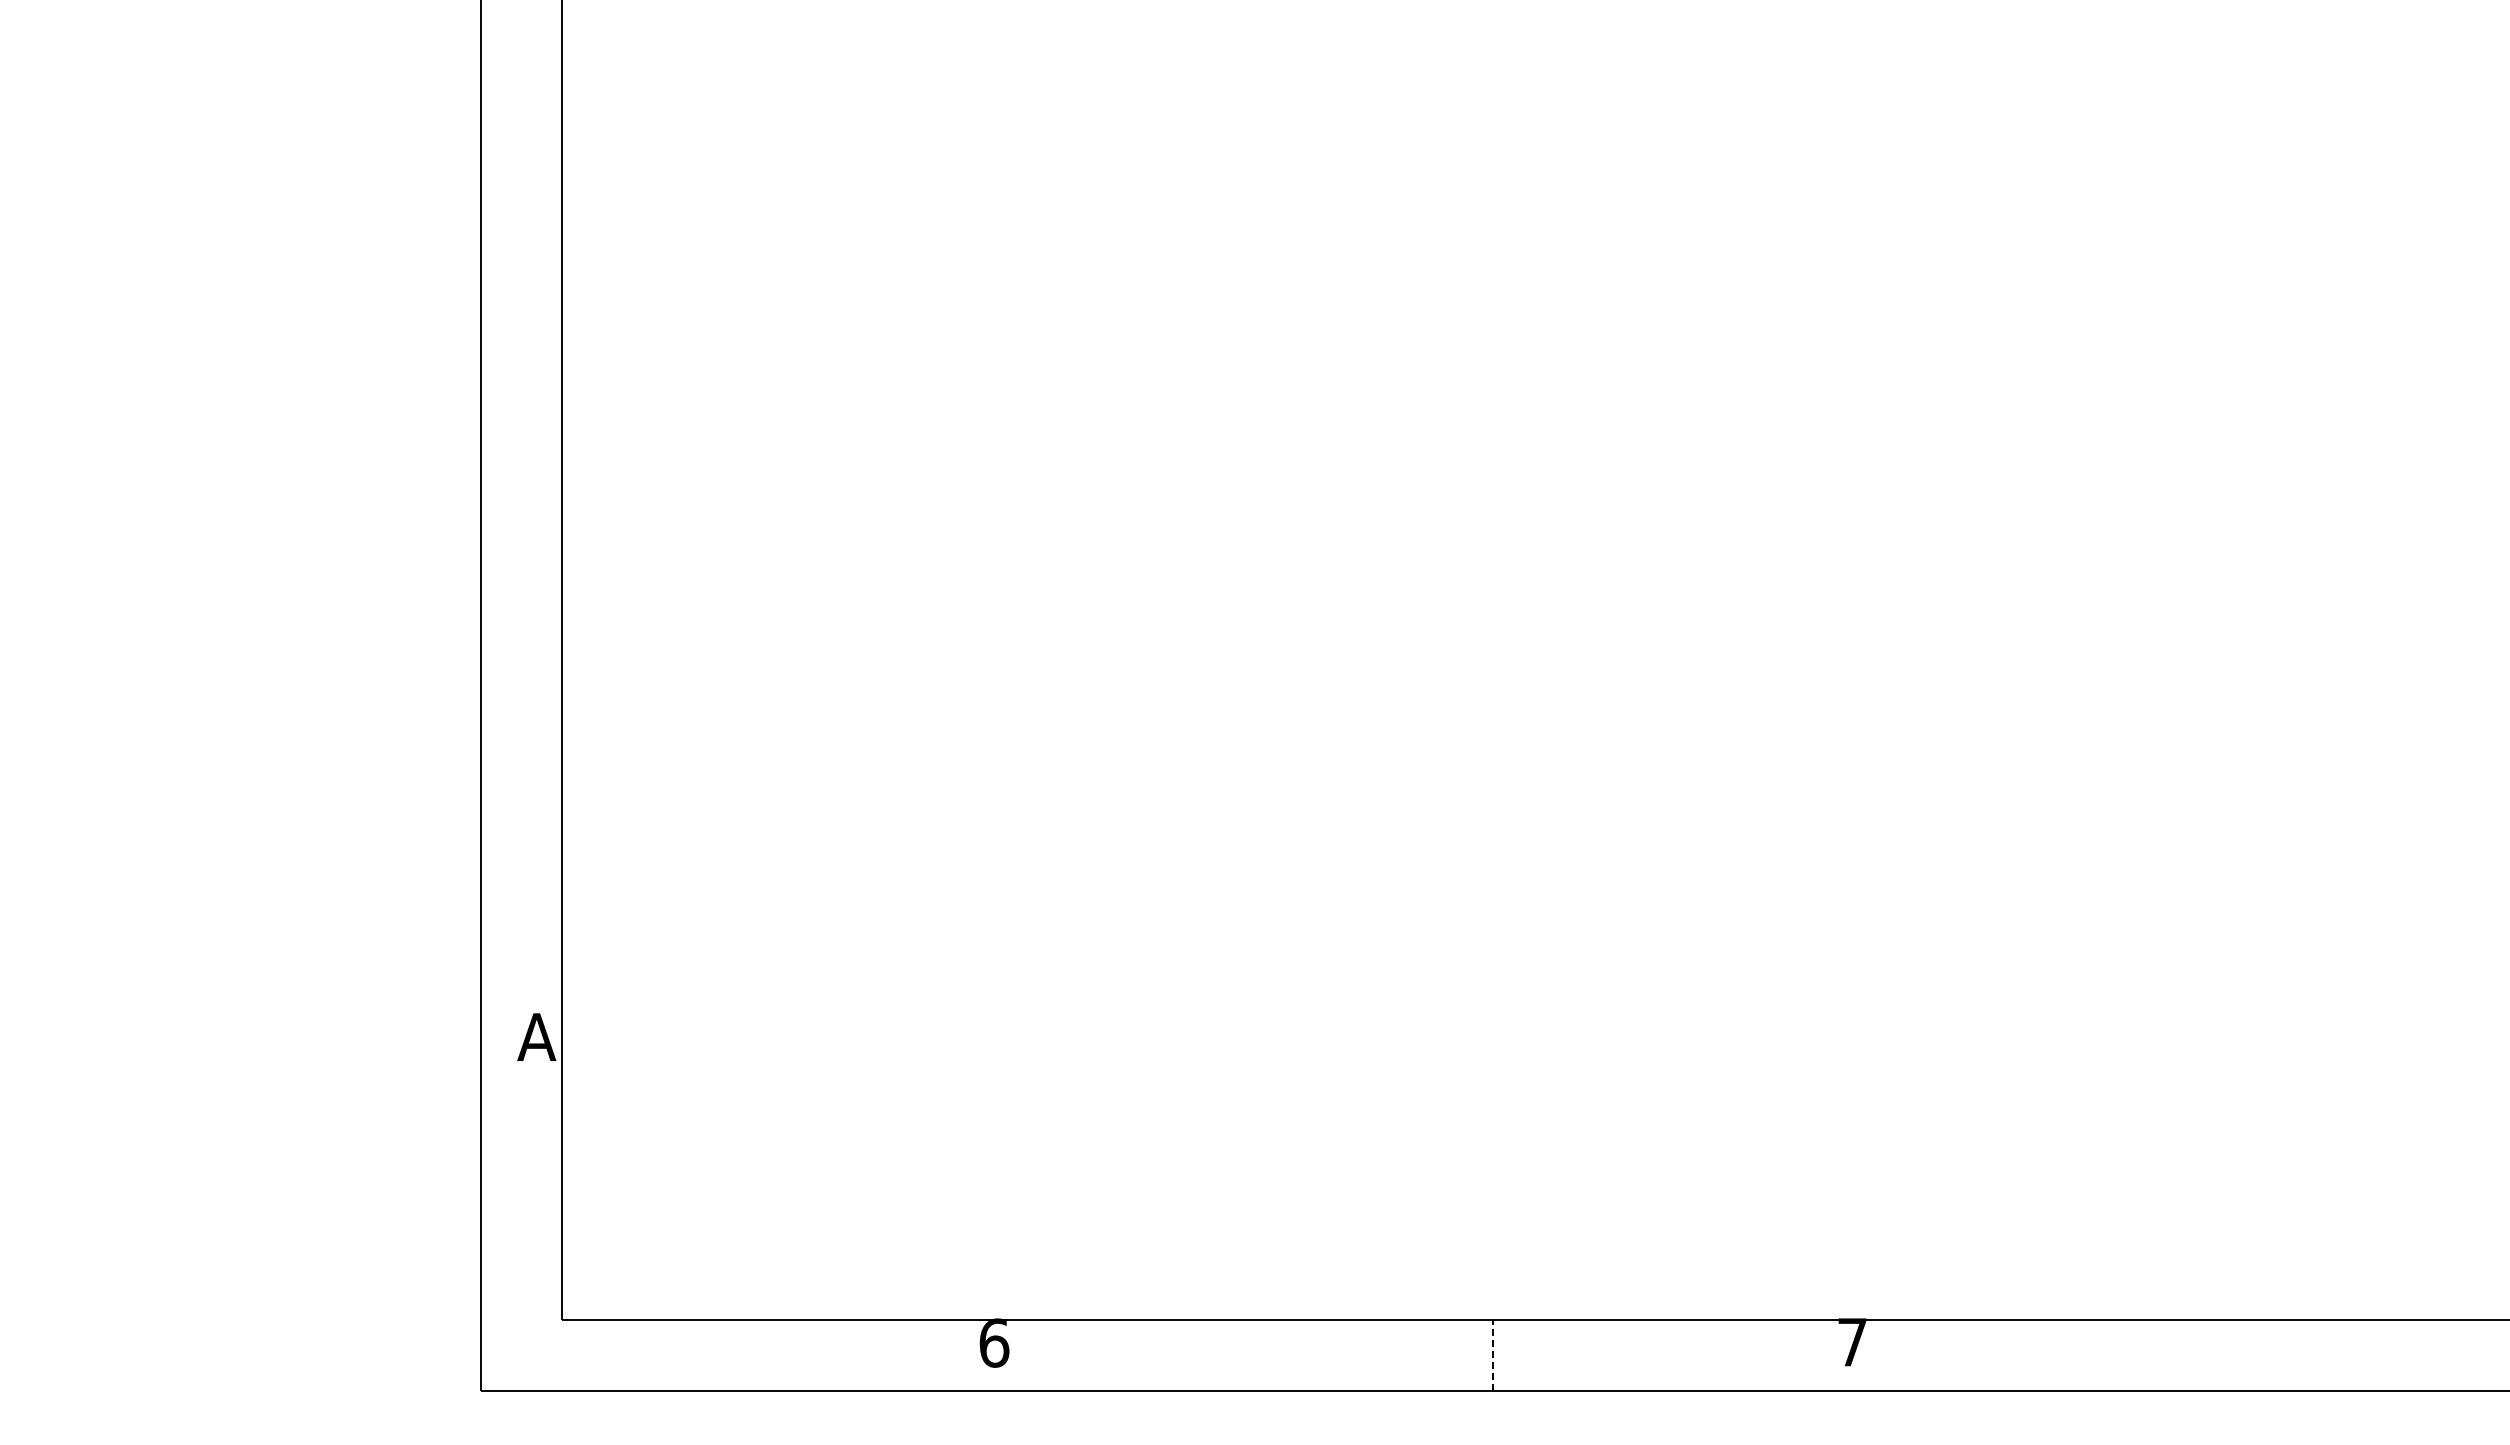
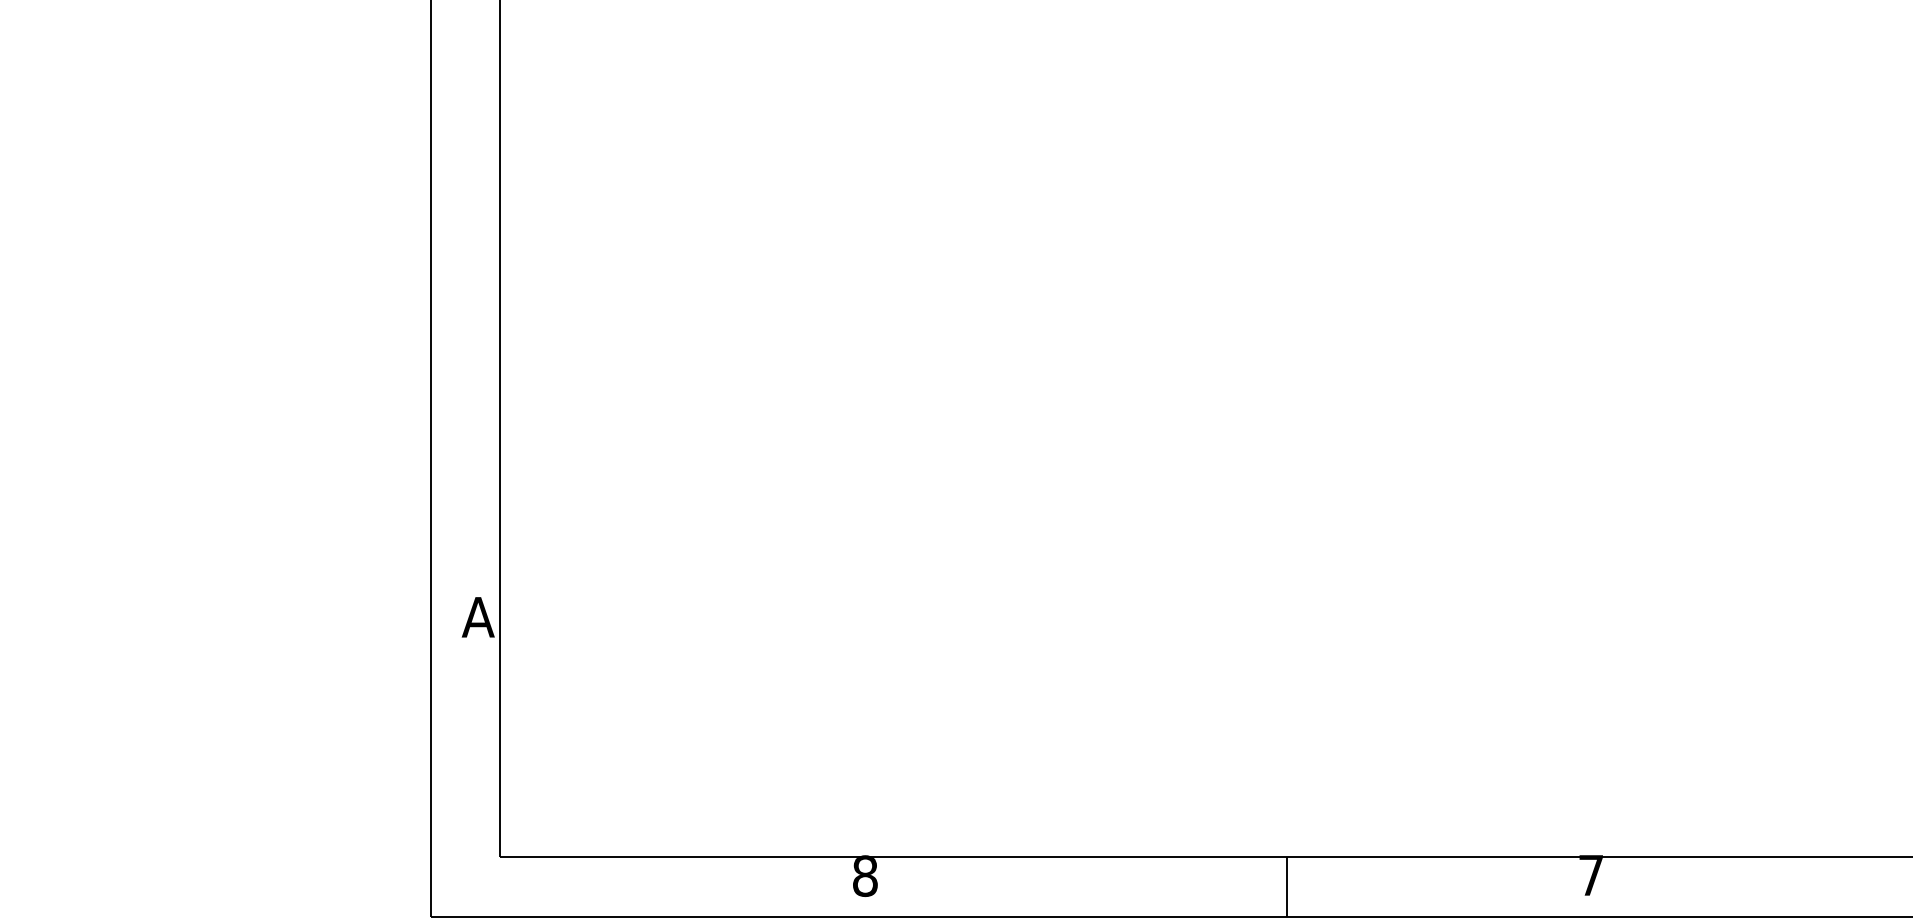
text: (994, 1342) -> (865, 875), 6 -> 8
line: (1492, 1355) -> (1286, 886), dashed -> solid

